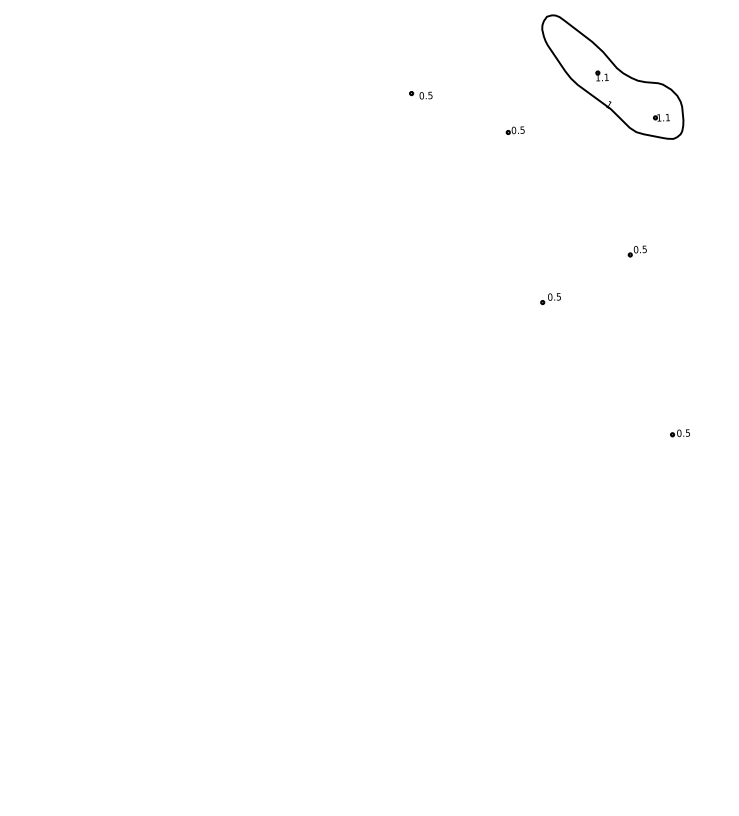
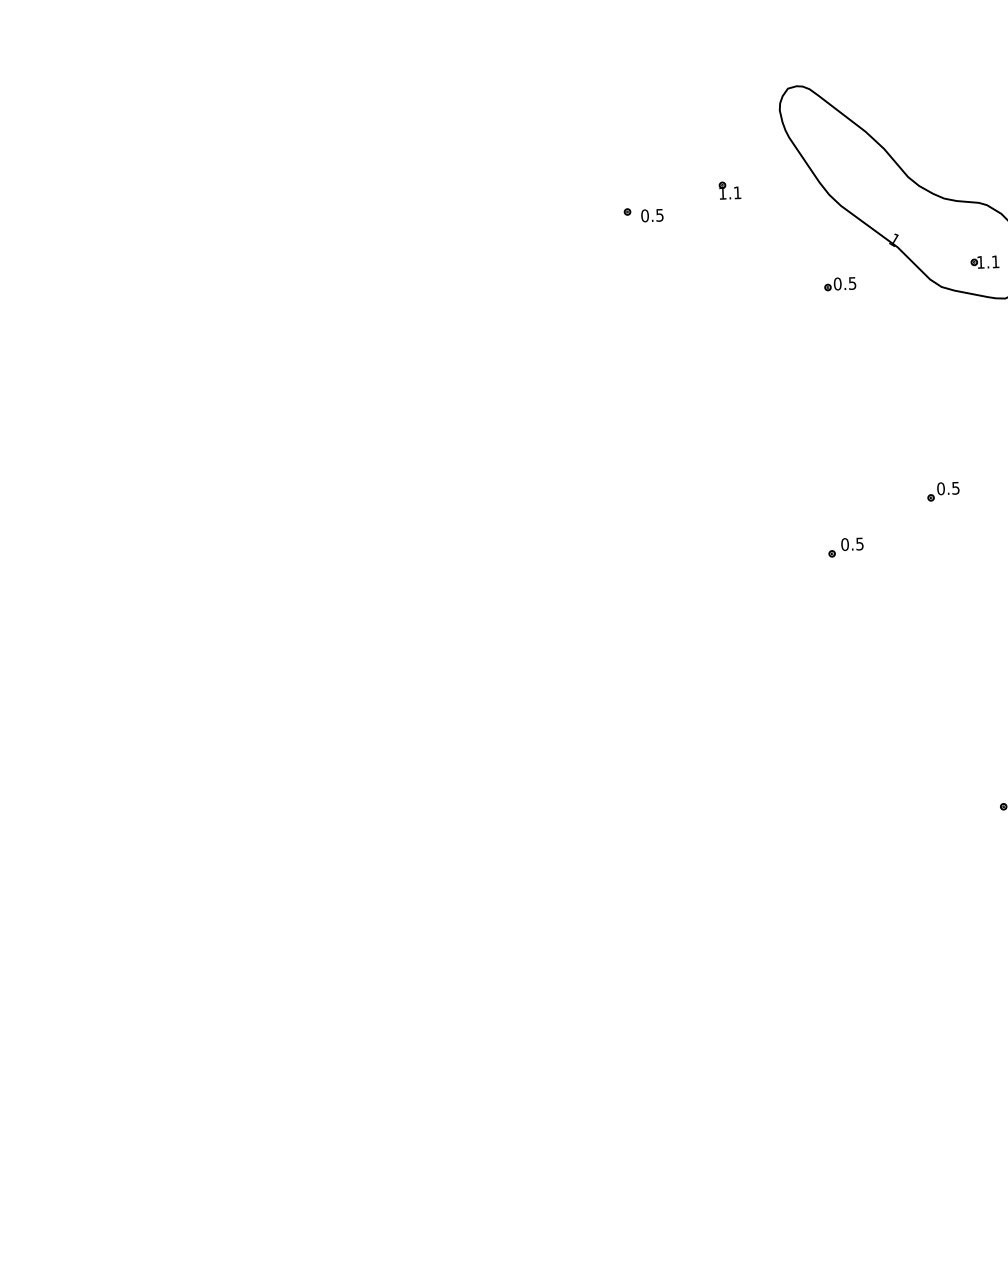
part: (601, 75) -> (728, 189), moved
part: (420, 95) -> (642, 215), moved
part: (514, 130) -> (838, 284), moved
part: (550, 299) -> (845, 548), moved

